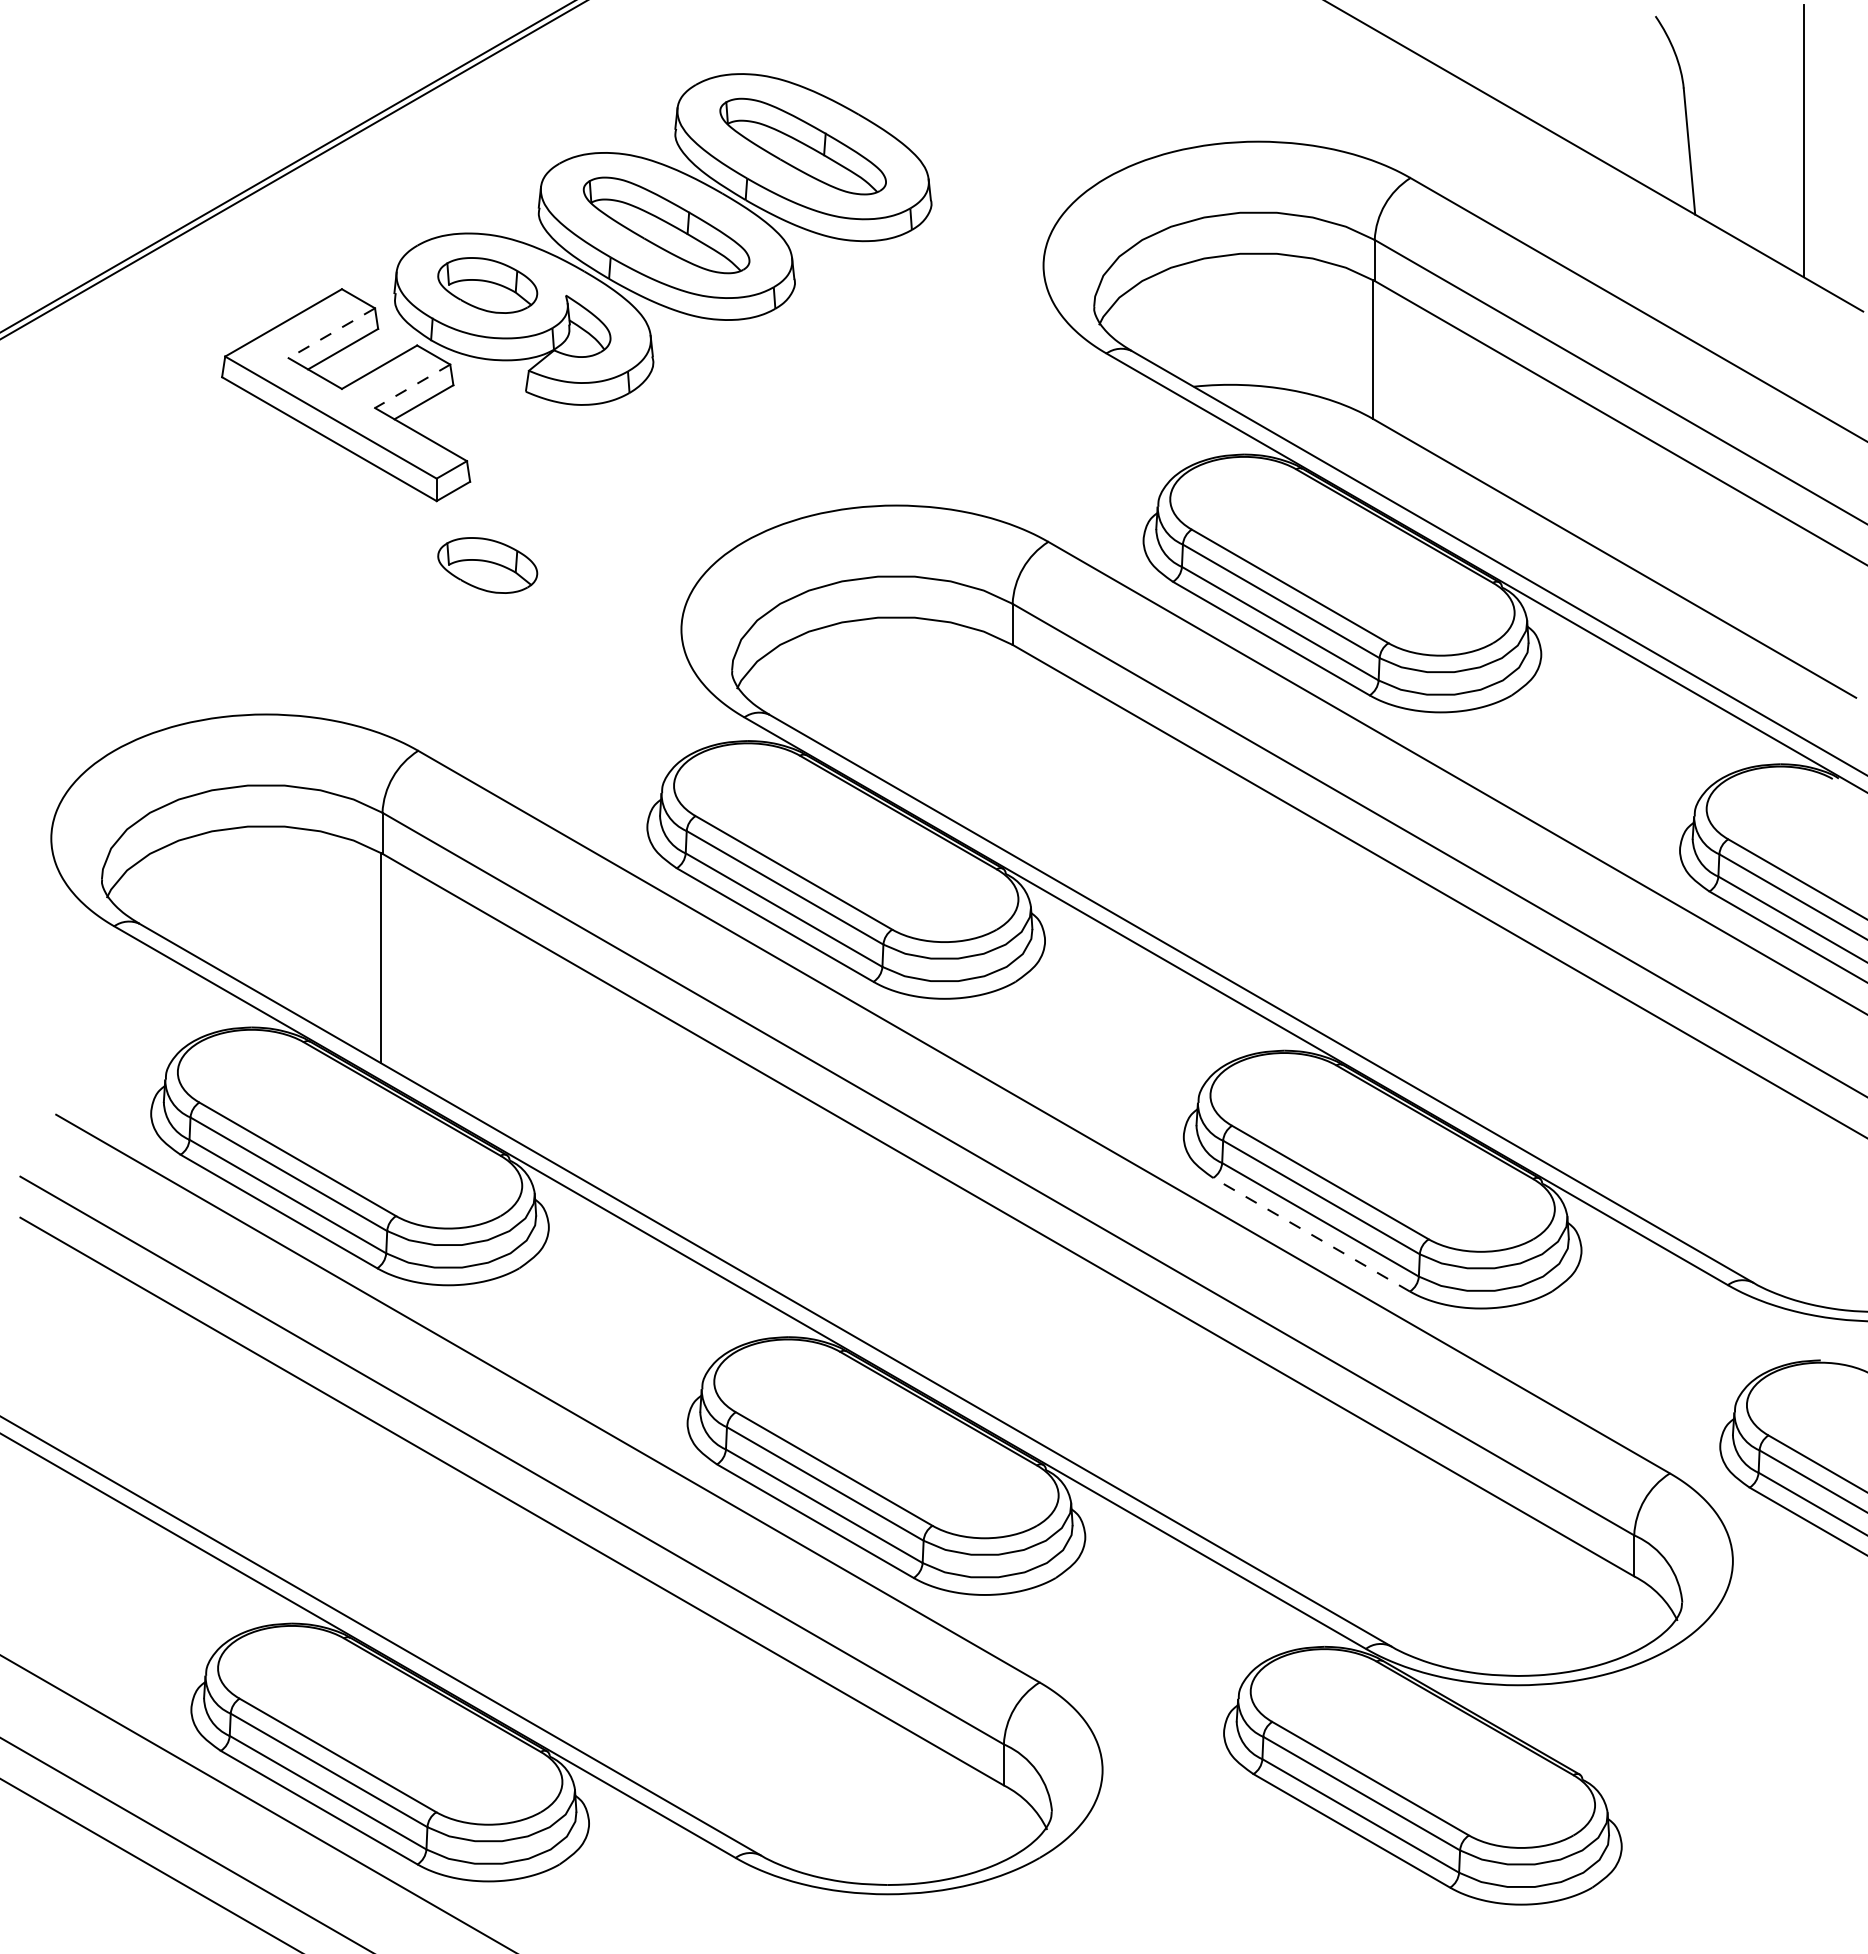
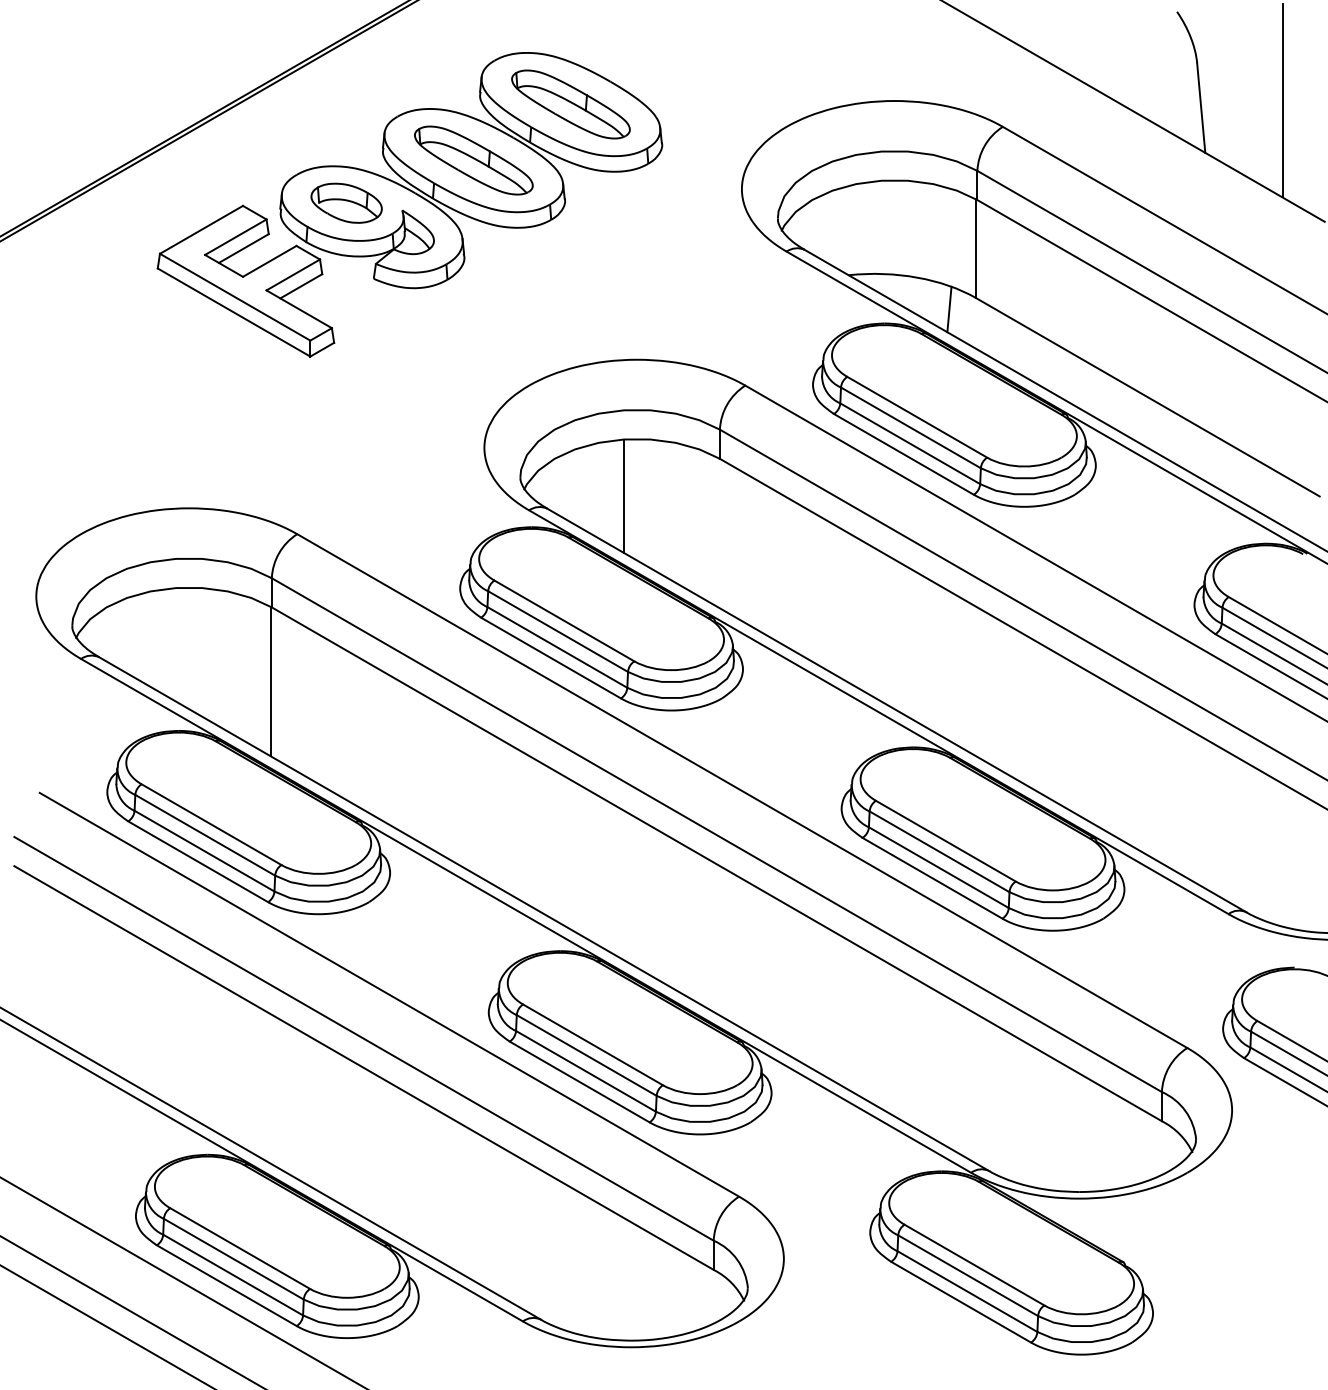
line: (331, 333) -> (235, 237), dashed -> solid
line: (412, 386) -> (293, 275), dashed -> solid
line: (1335, 434) -> (949, 309), added
part: (487, 565) -> (346, 402), removed
line: (877, 696) -> (623, 495), added
line: (1311, 1234) -> (932, 878), dashed -> solid

